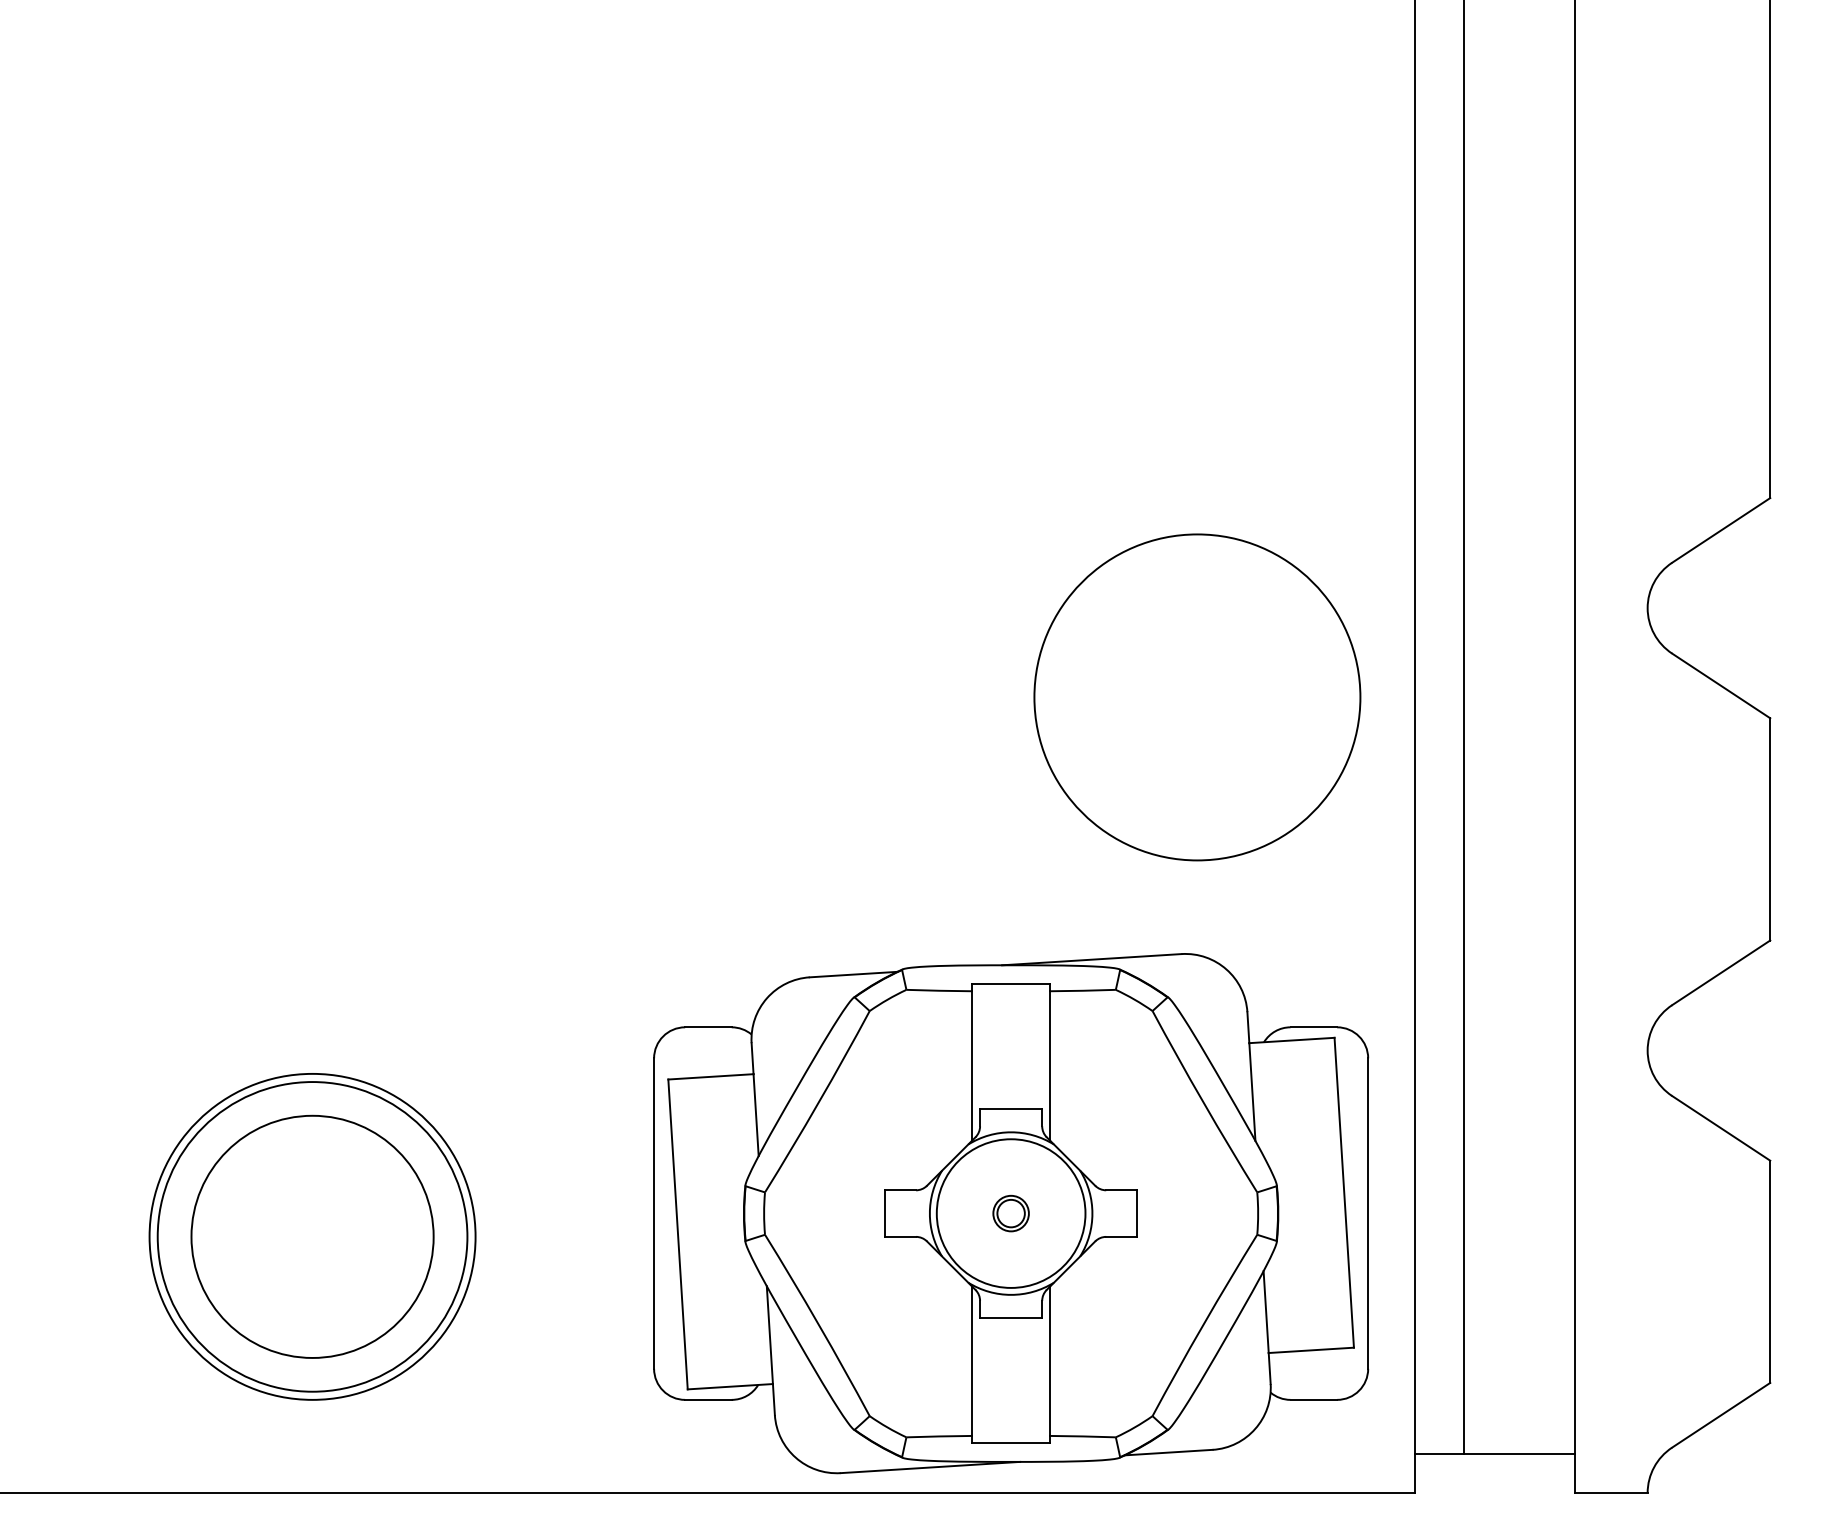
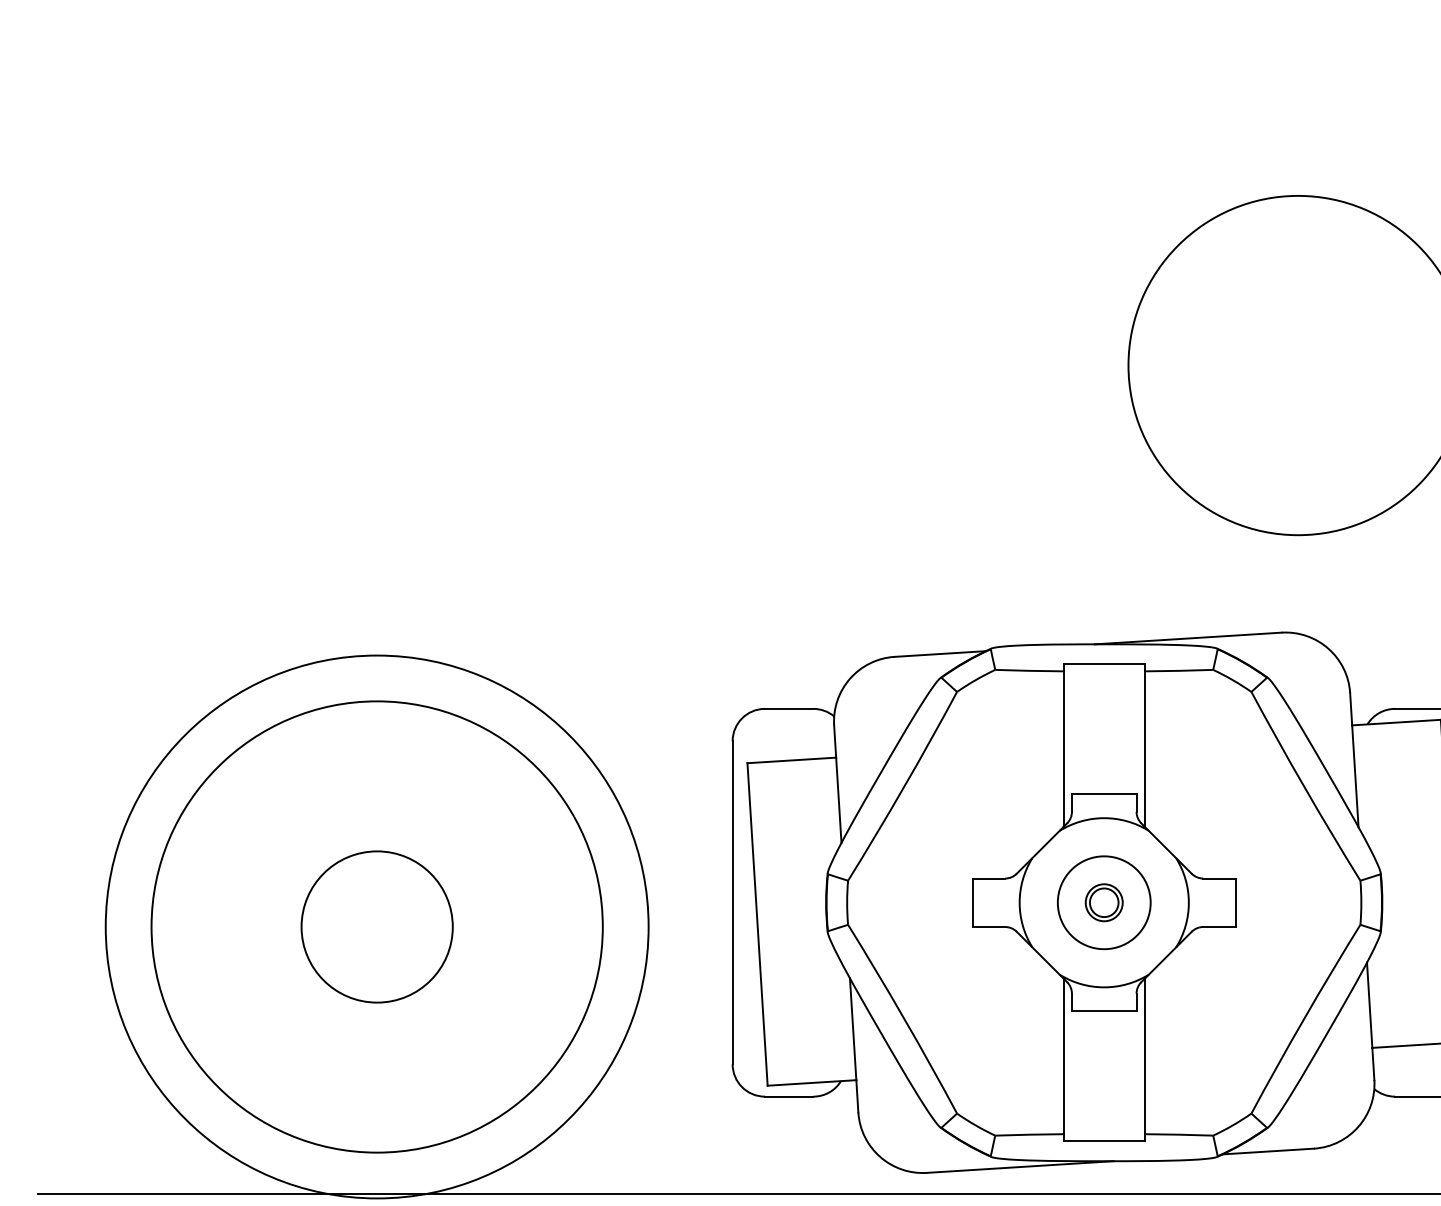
circle: (1010, 1213) -> (1103, 902), size x0.6
circle: (312, 1236) -> (377, 926), size x0.6
circle: (312, 1236) -> (377, 926), size x1.4
circle: (312, 1236) -> (377, 926), size x1.6

